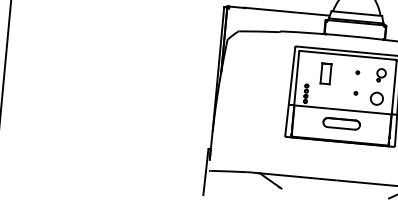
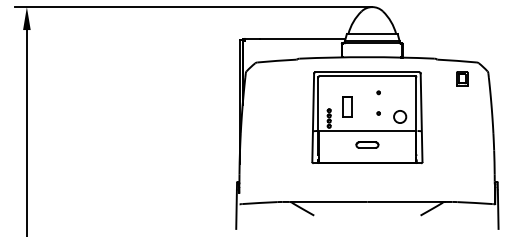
part: (326, 73) -> (347, 106), moved
part: (381, 75) -> (402, 93), removed
part: (341, 123) -> (367, 144), size x0.6

